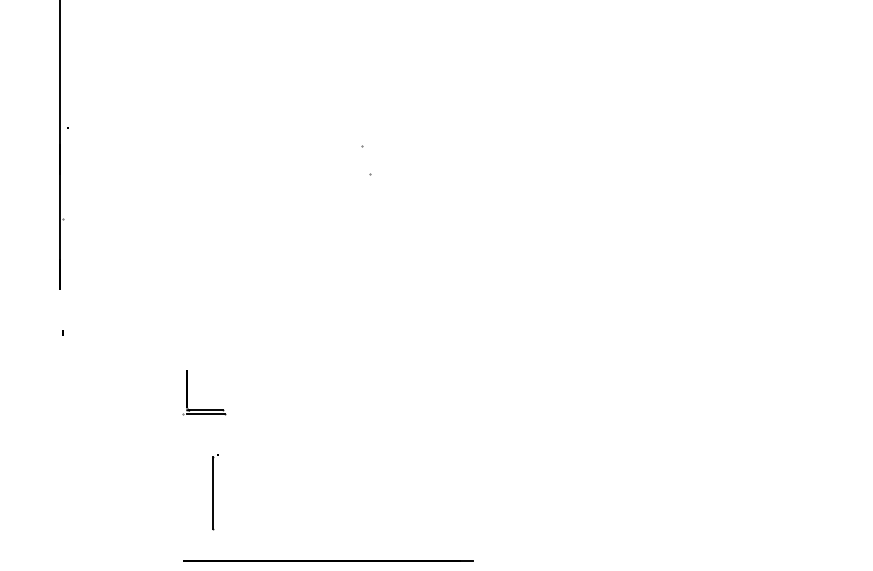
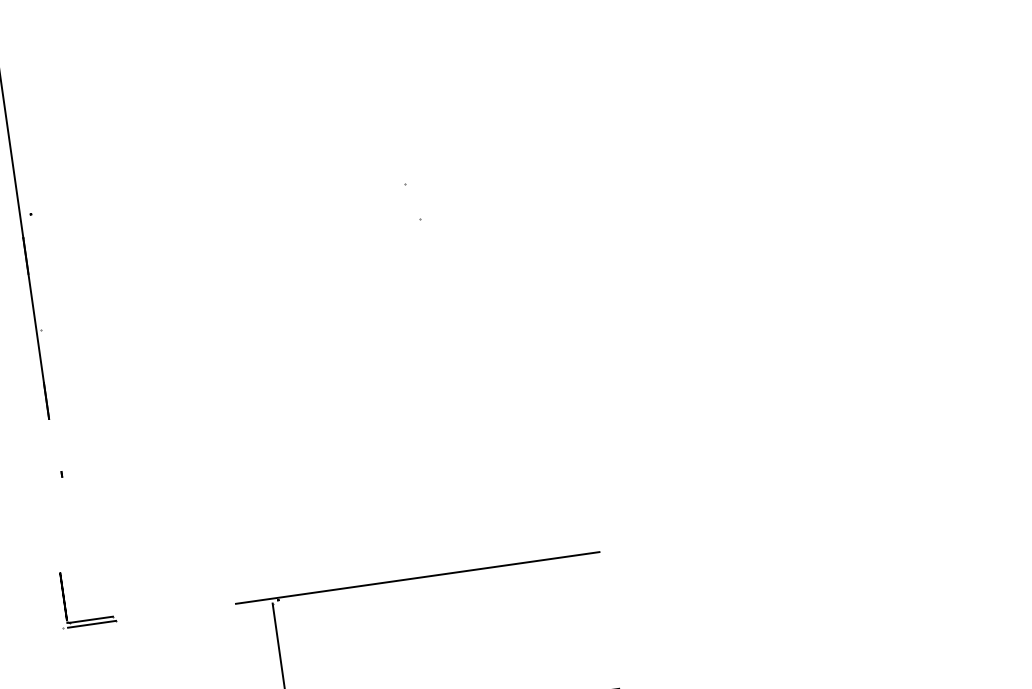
part: (187, 392) -> (64, 600), moved
line: (328, 453) -> (418, 578), added

